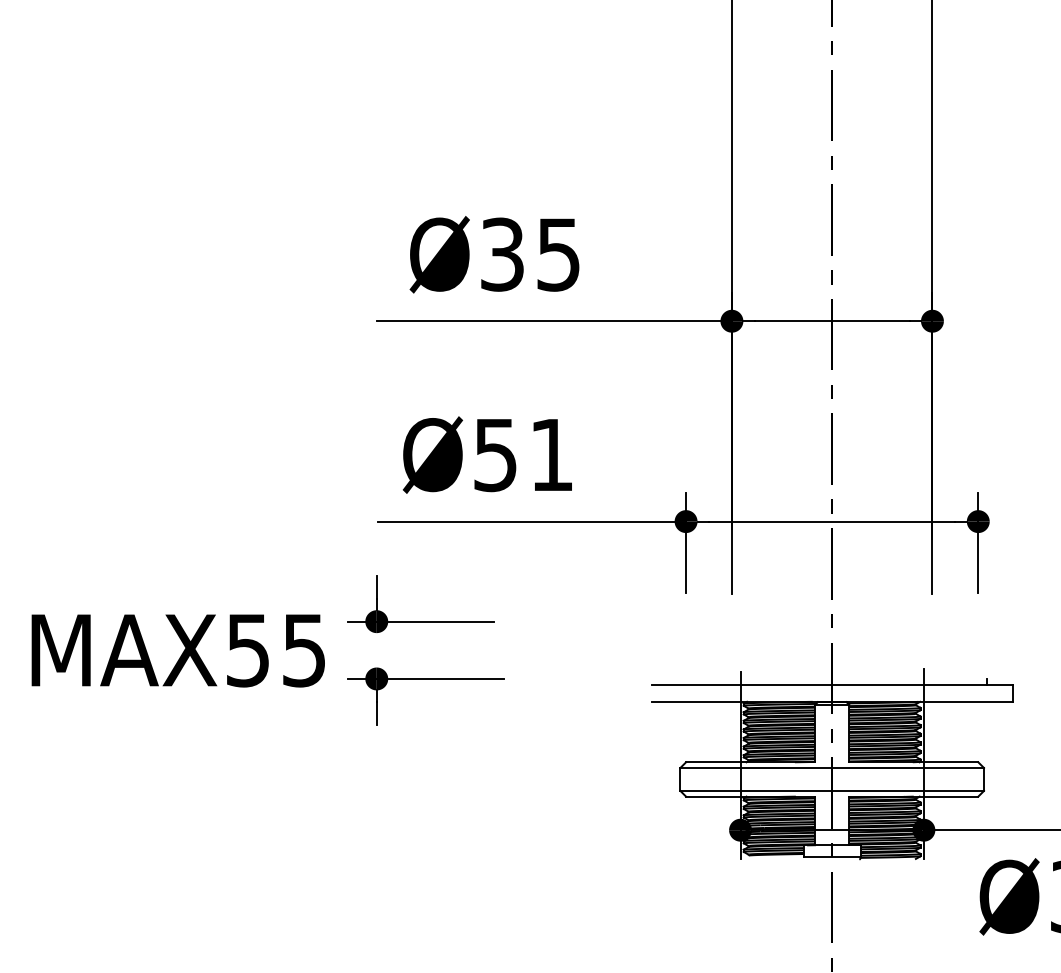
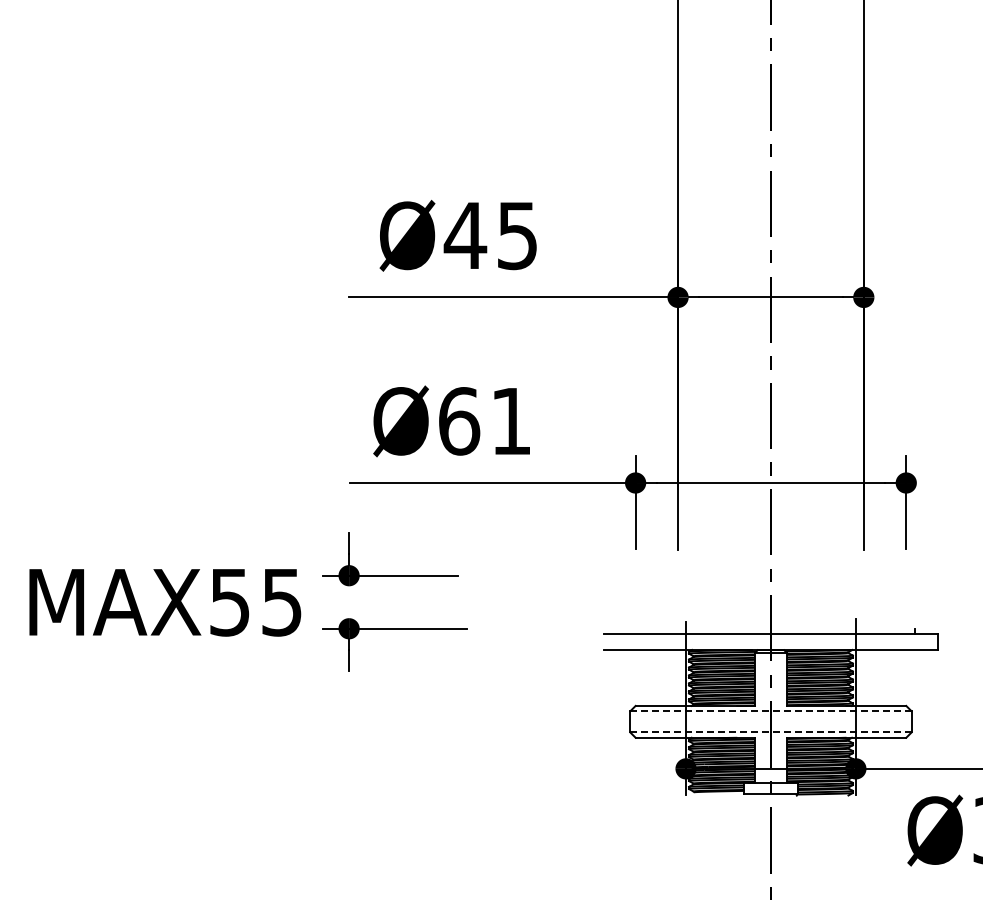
text: (502, 254) -> (465, 235), Ø35 -> Ø45
text: (495, 455) -> (459, 421), Ø51 -> Ø61
line: (831, 768) -> (770, 711), solid -> dashed
line: (831, 790) -> (770, 732), solid -> dashed

